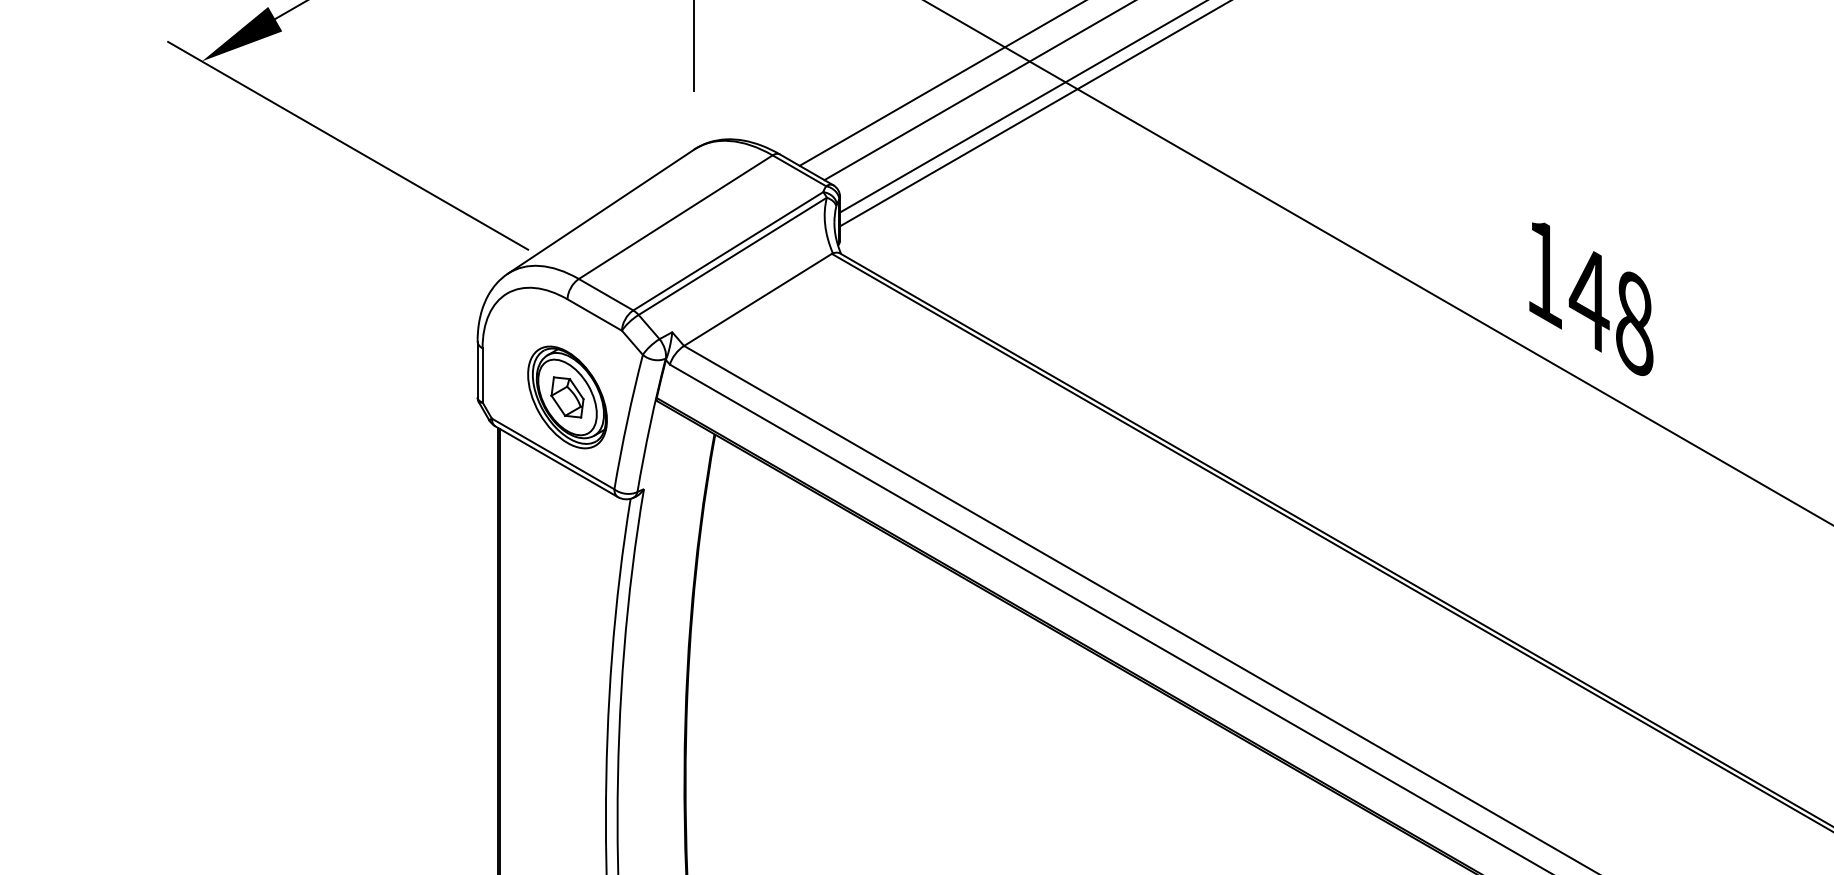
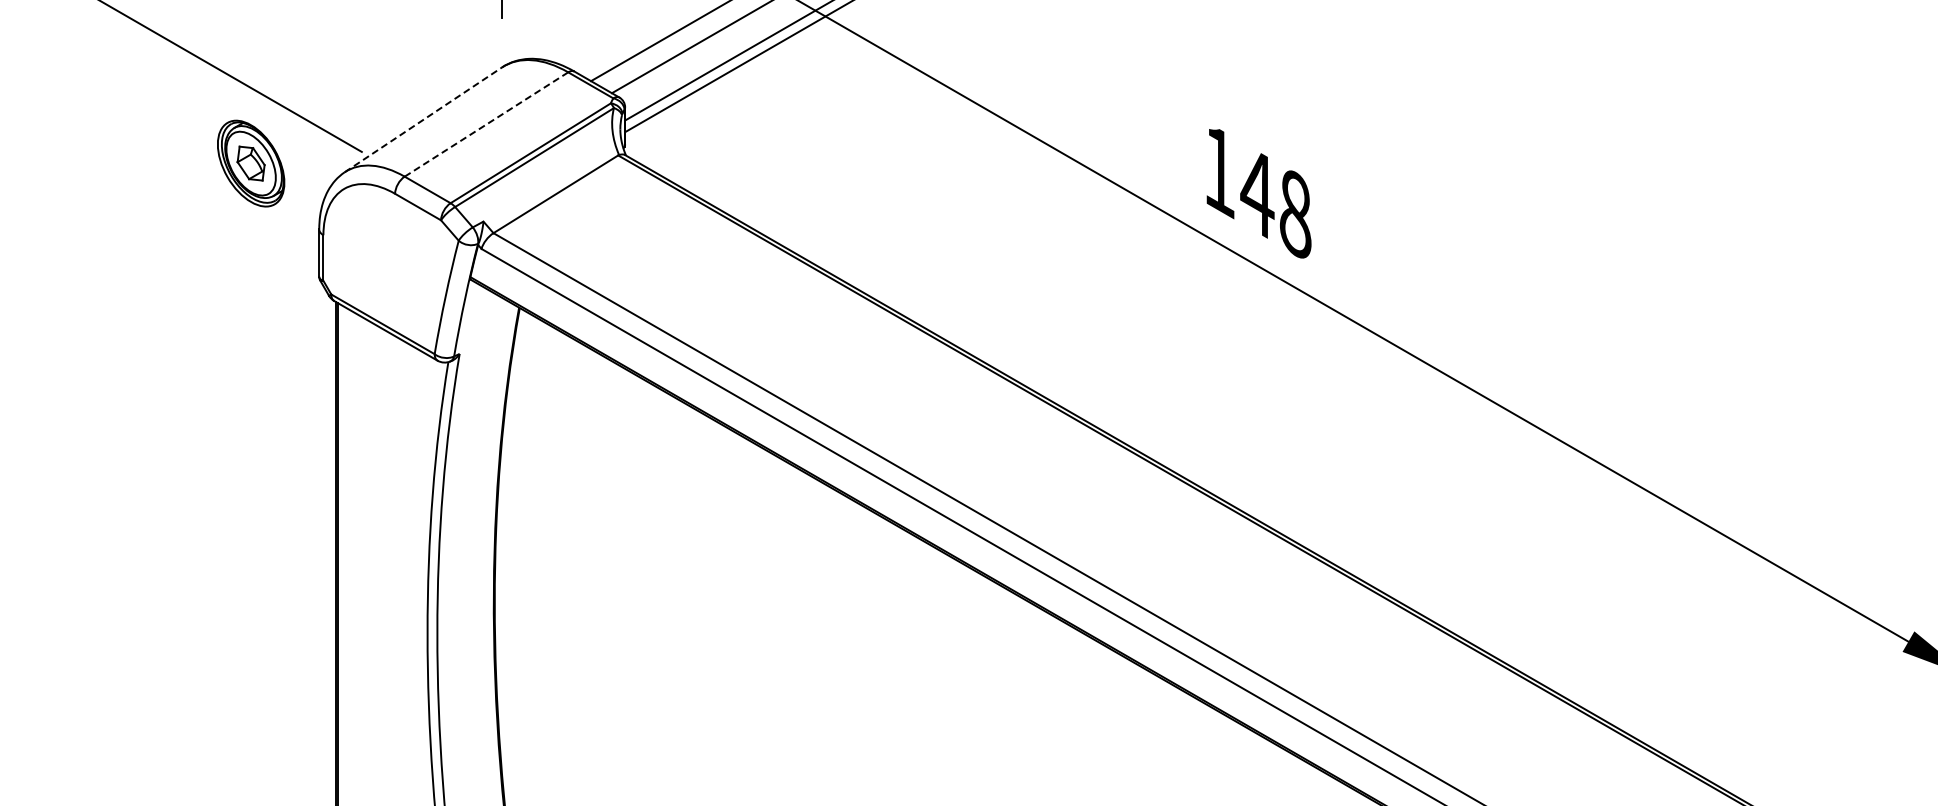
line: (601, 211) -> (423, 119), solid -> dashed
line: (675, 217) -> (486, 124), solid -> dashed
part: (567, 397) -> (251, 163), moved

